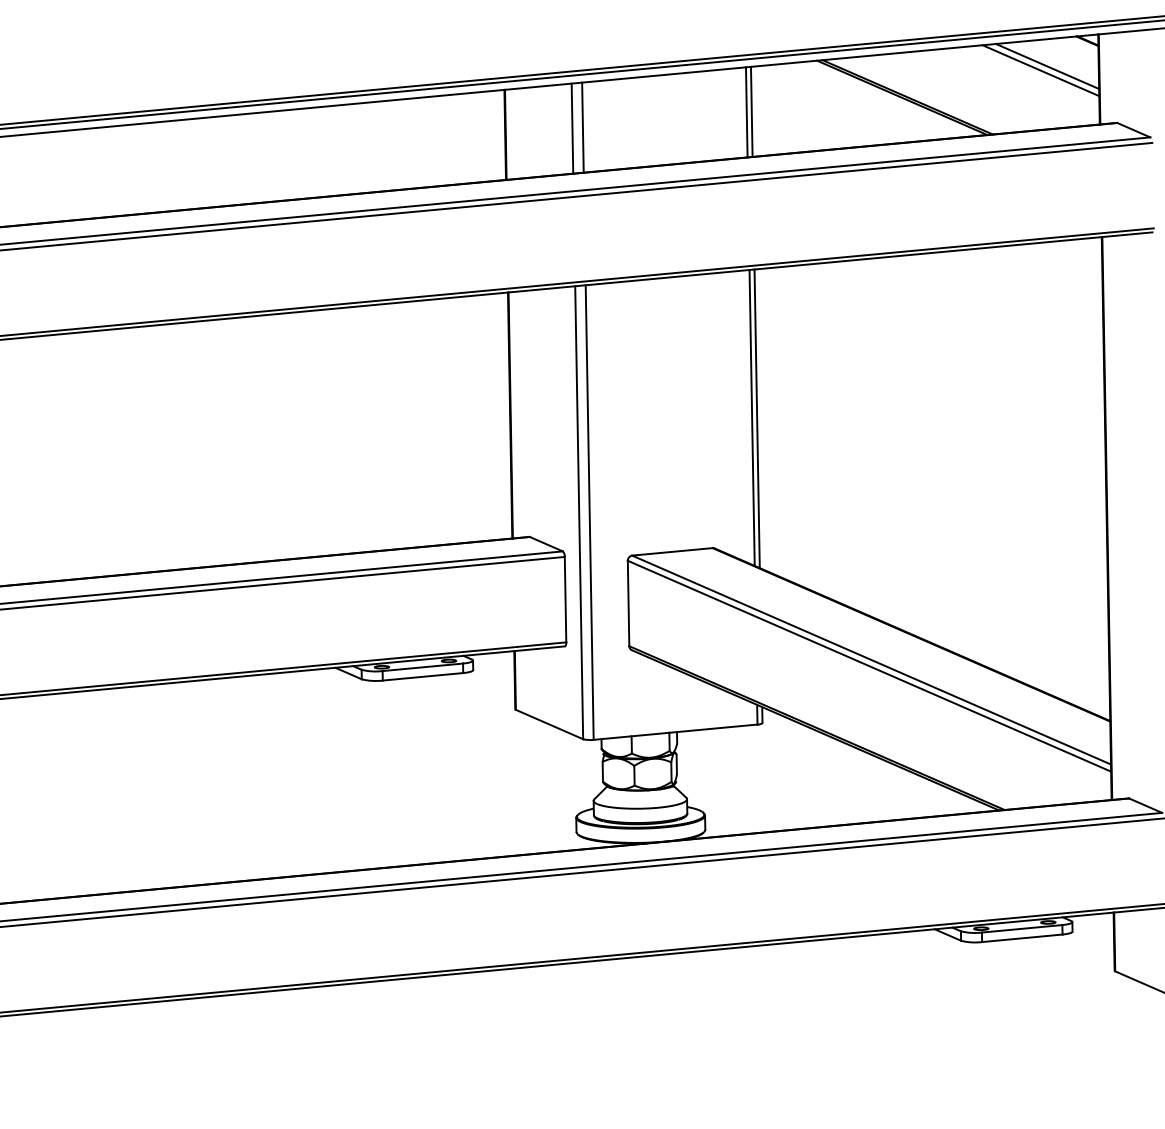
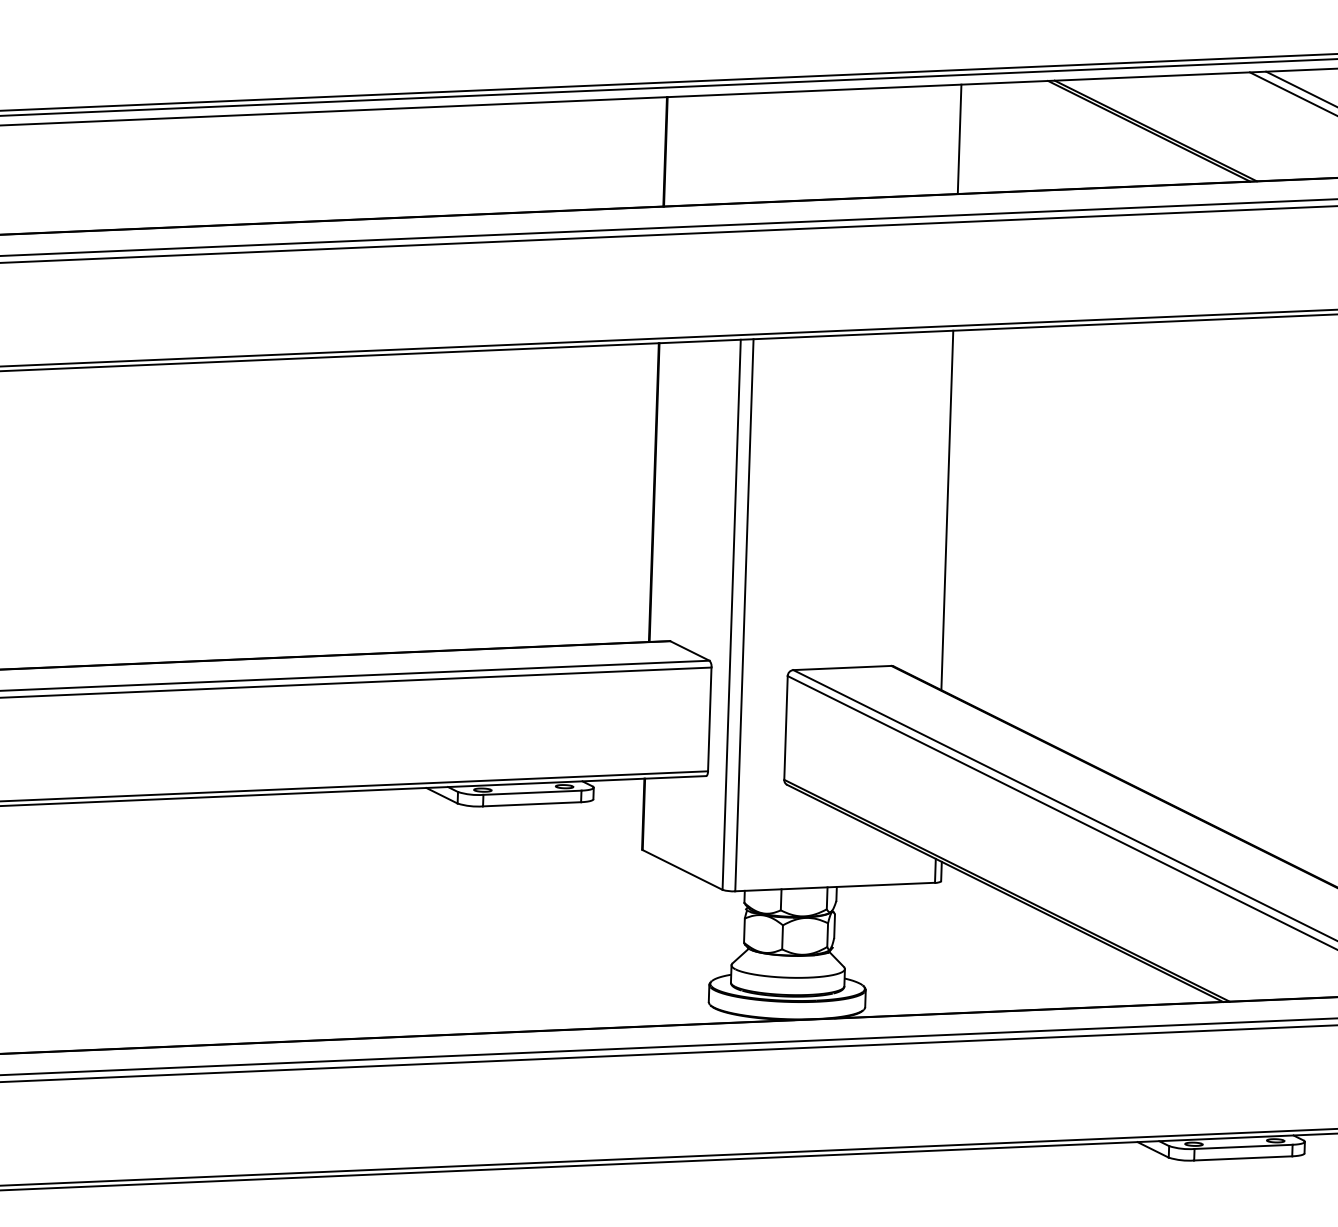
line: (751, 111) -> (965, 138), removed
line: (582, 127) -> (759, 147), removed
line: (572, 128) -> (747, 148), removed
line: (756, 418) -> (952, 511), removed

